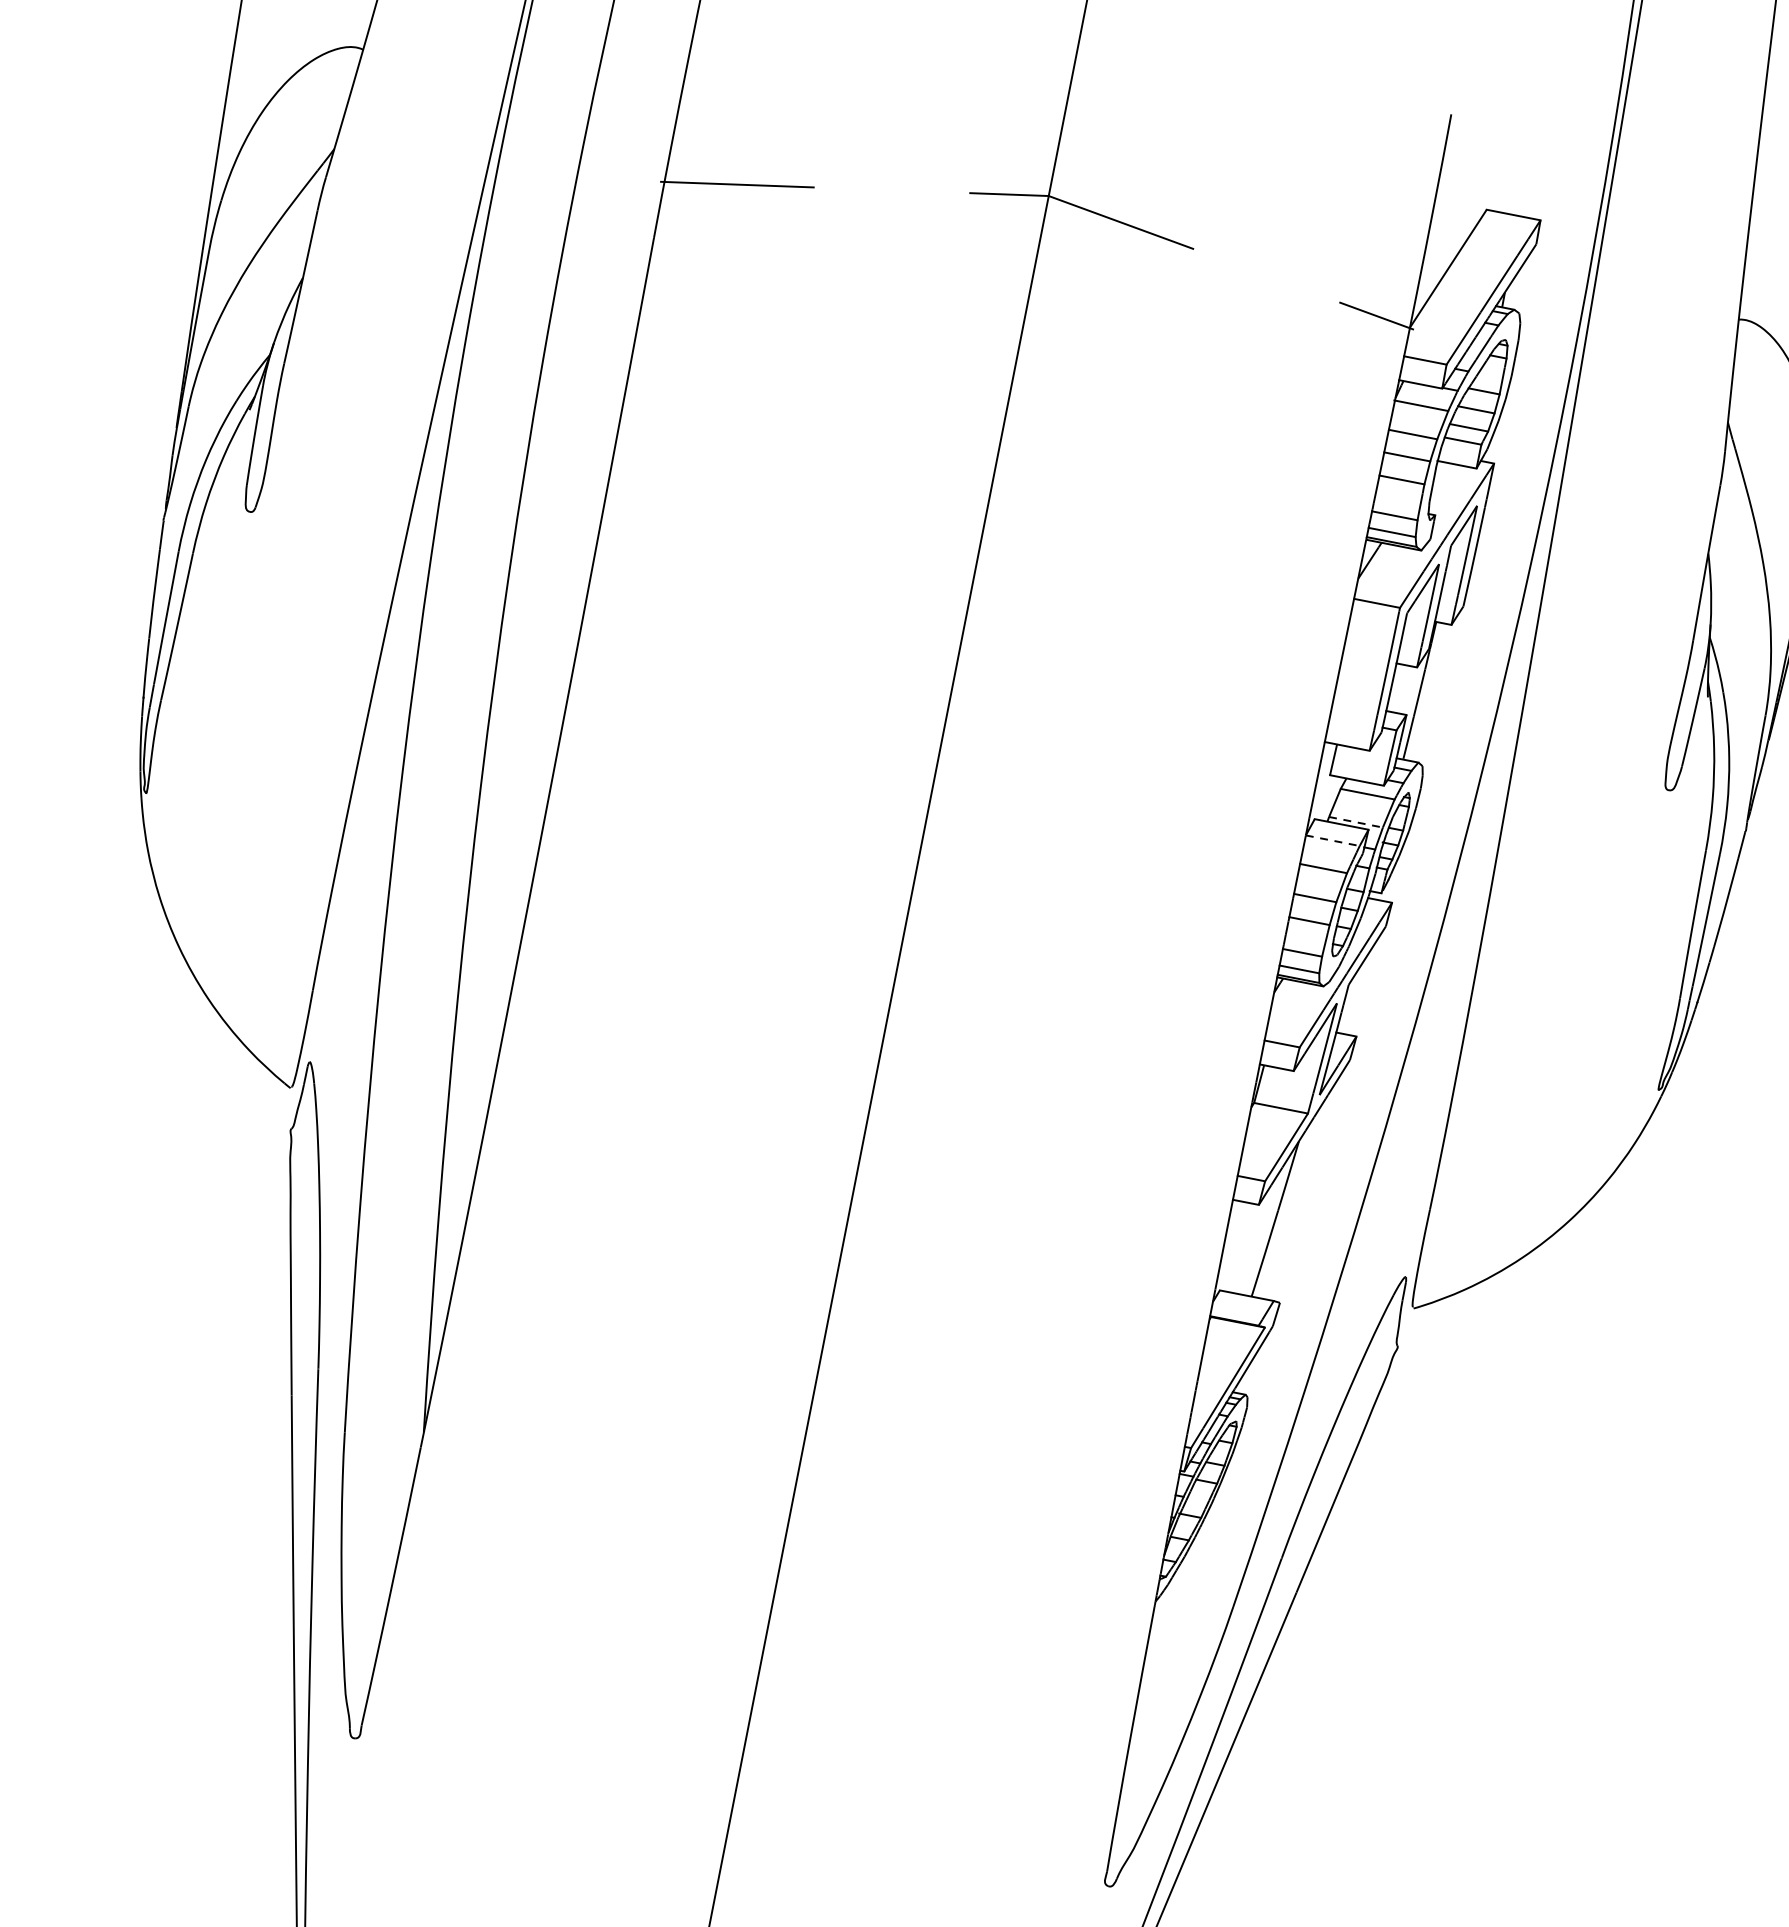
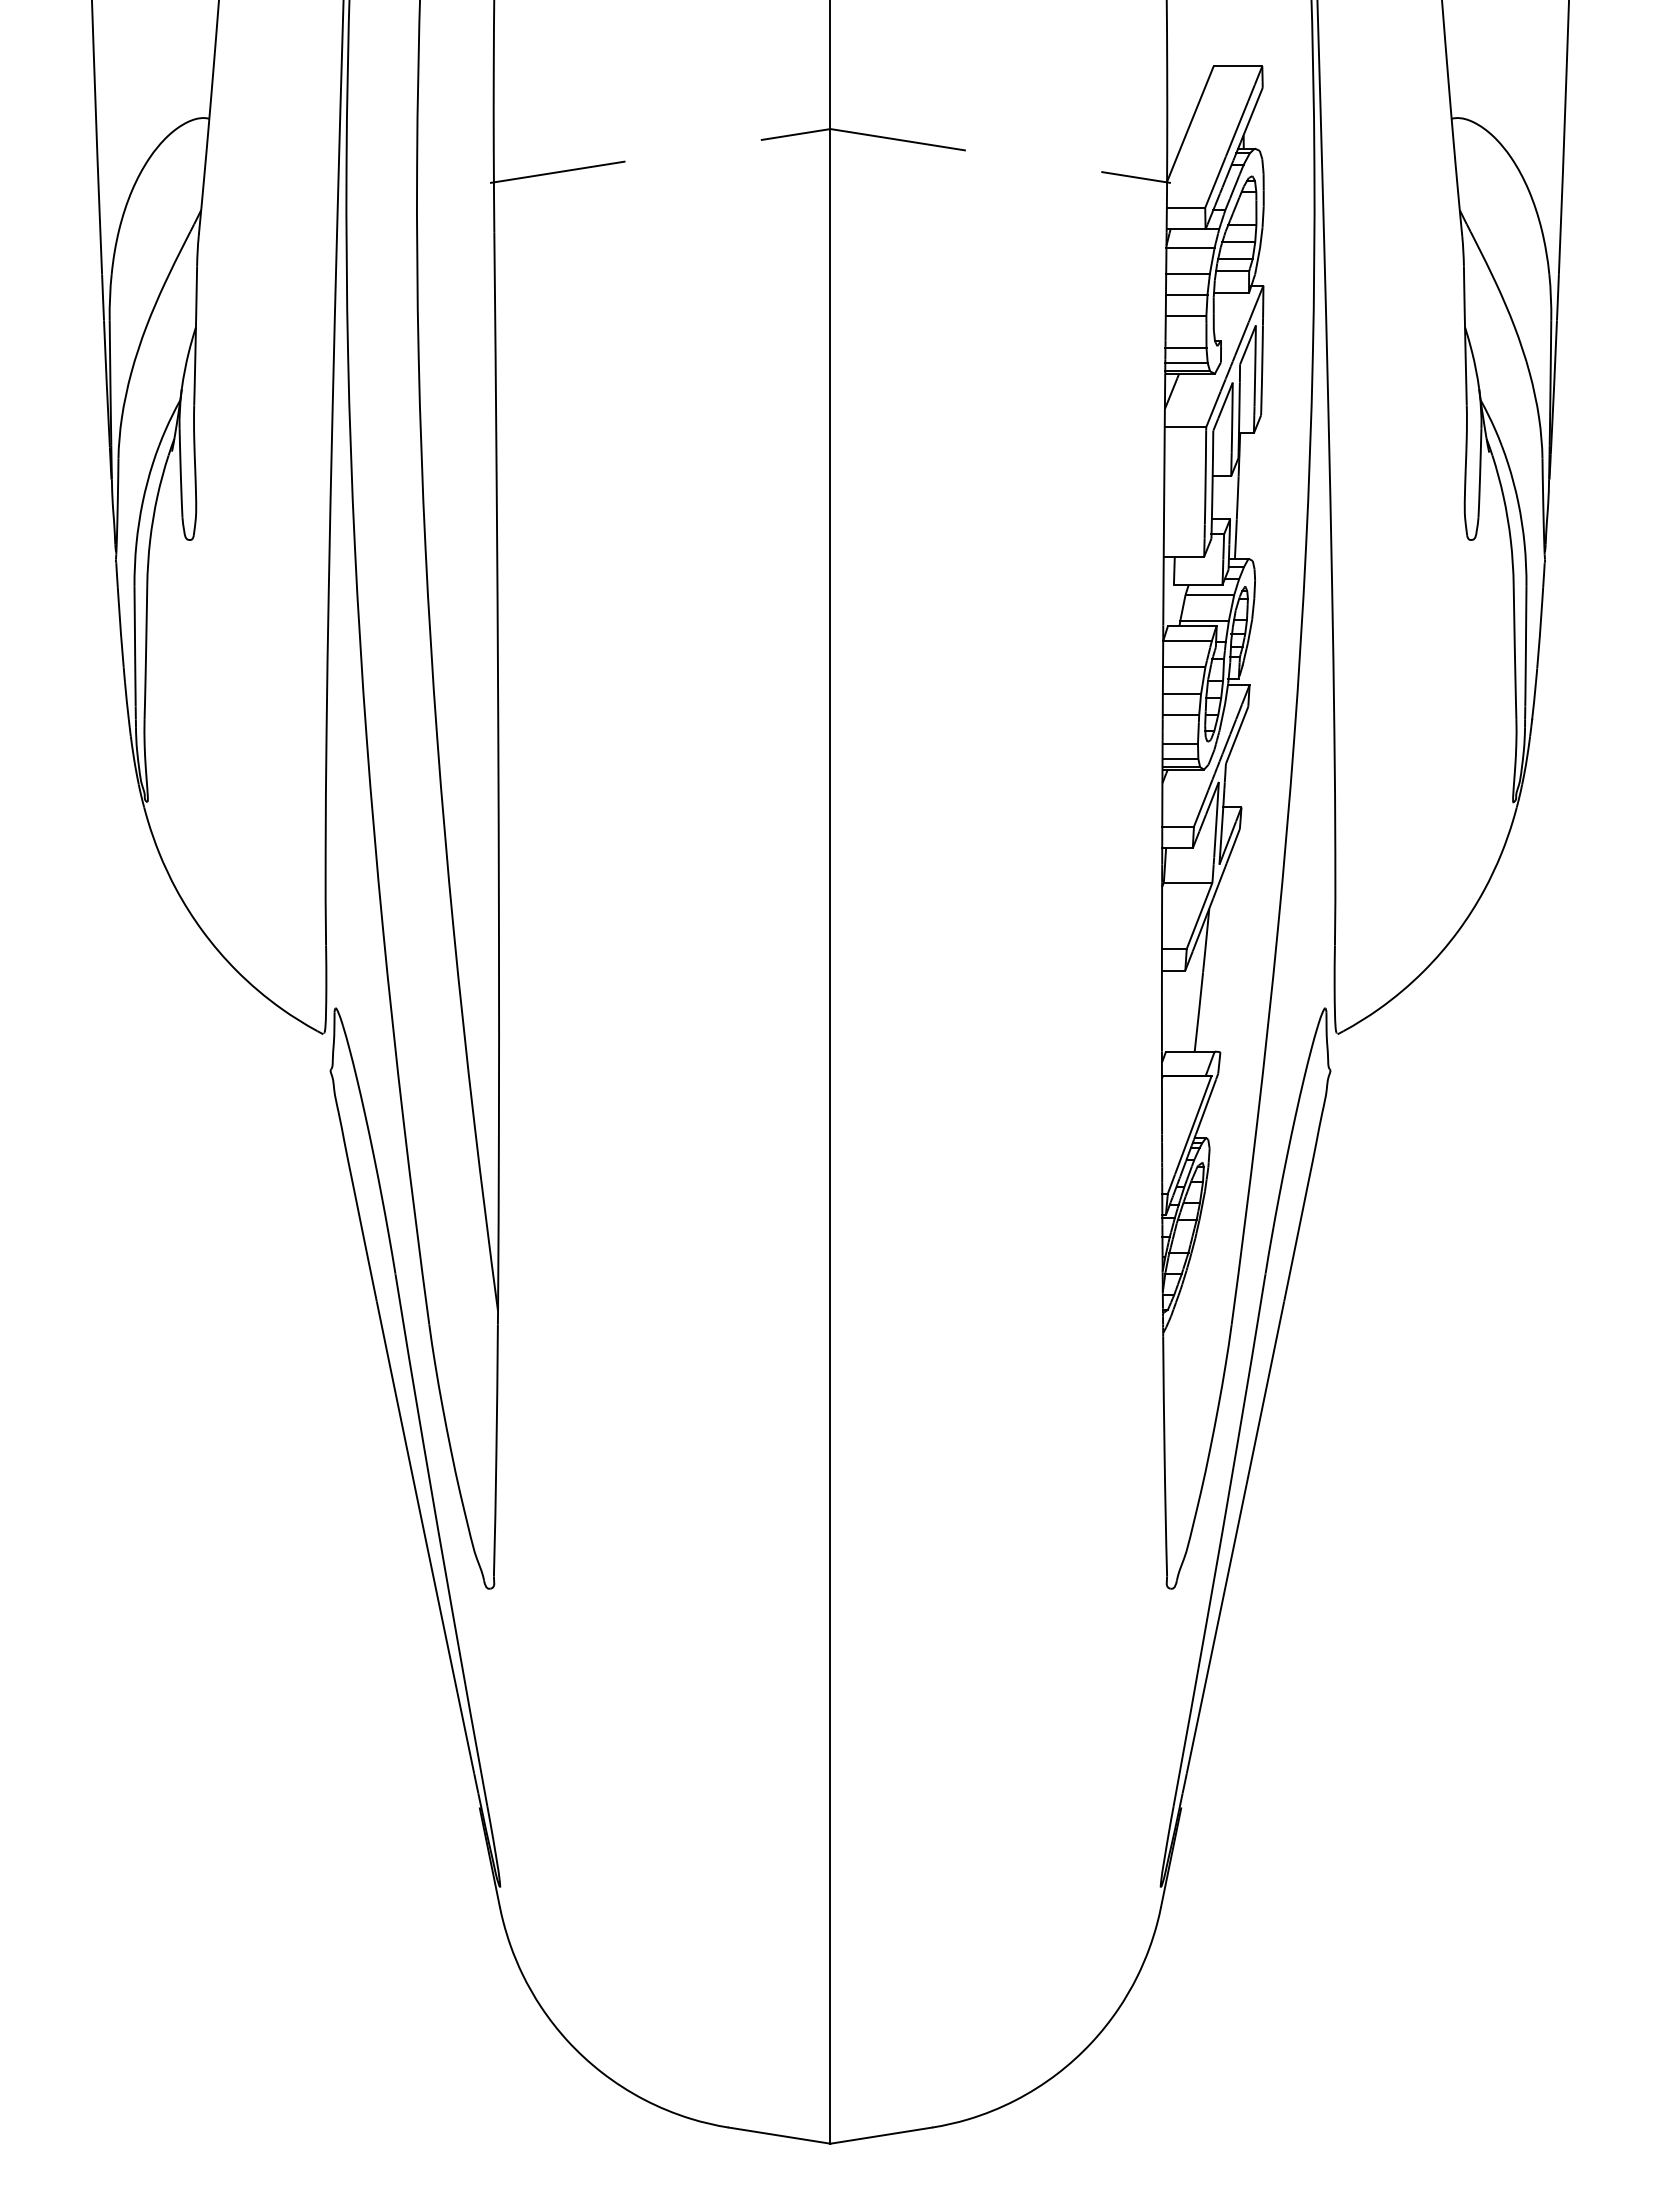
line: (1357, 822) -> (1205, 621), dashed -> solid
line: (1332, 841) -> (1187, 641), dashed -> solid

